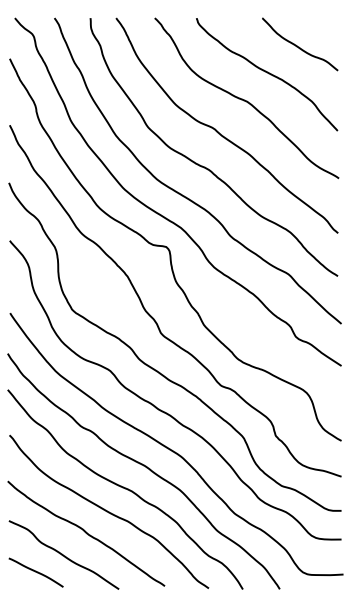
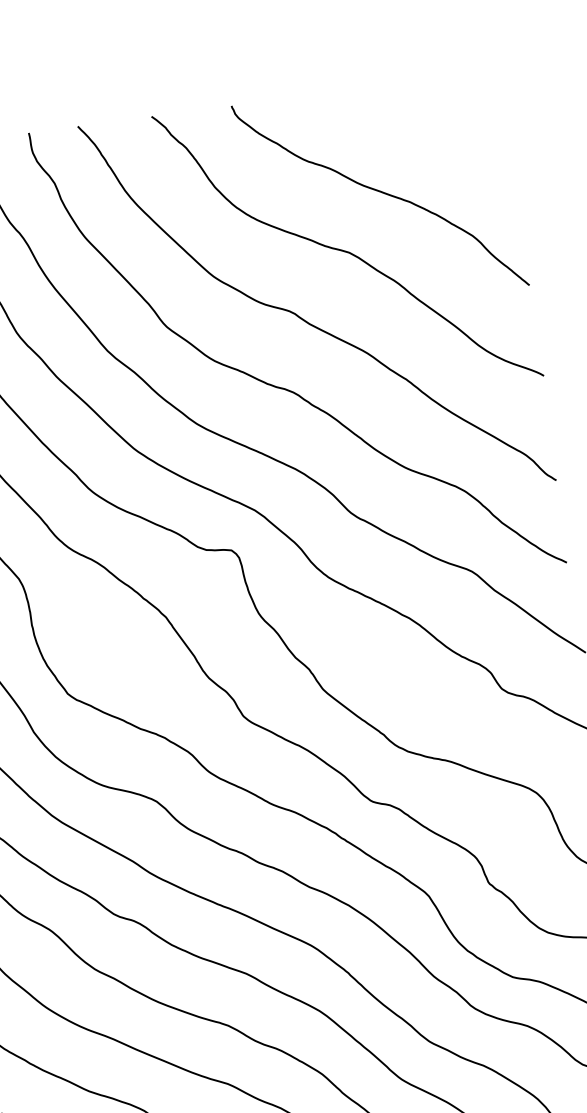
curve: (299, 46) -> (434, 133), removed

